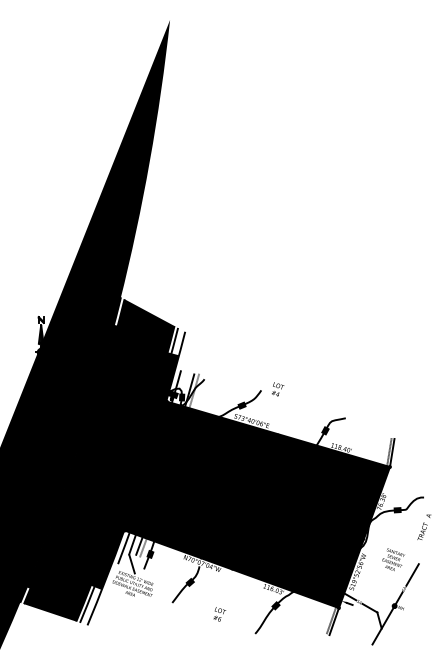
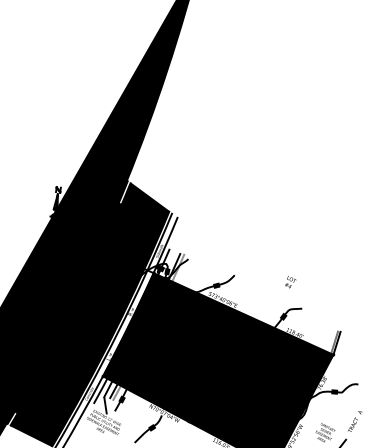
text: (278, 389) -> (291, 282), moved
fill: (134, 470) -> (118, 327), removed
text: (424, 526) -> (355, 420), moved

